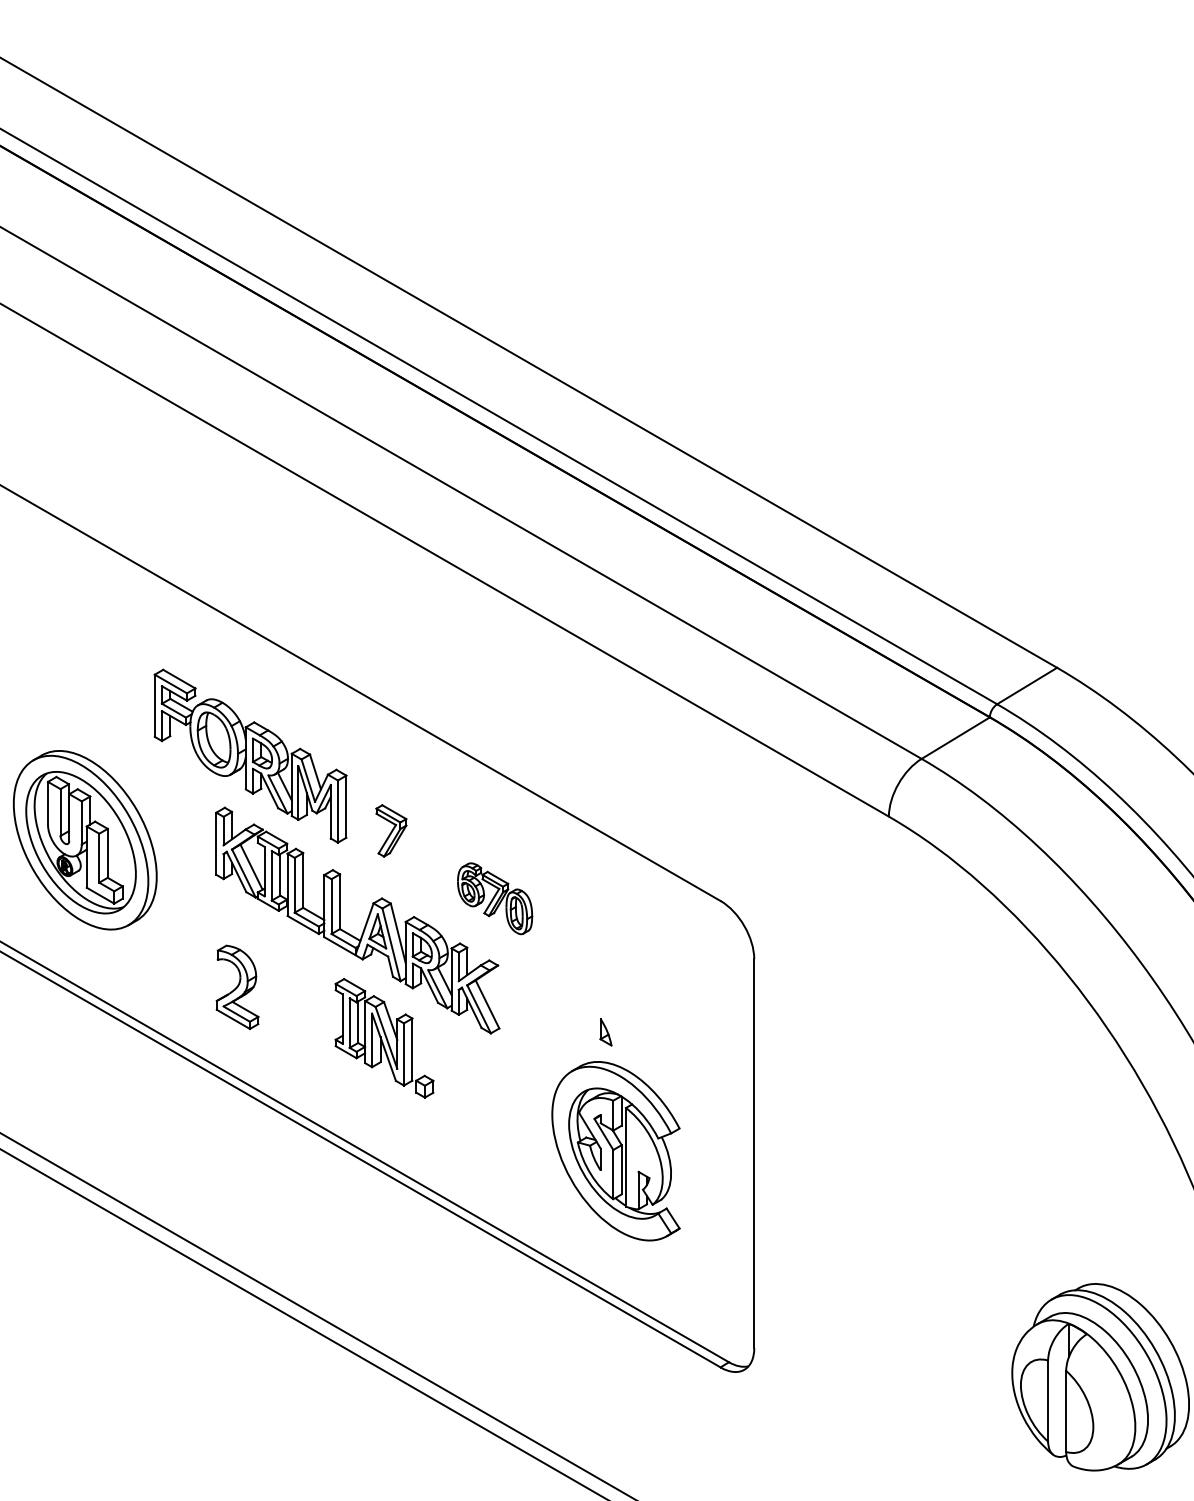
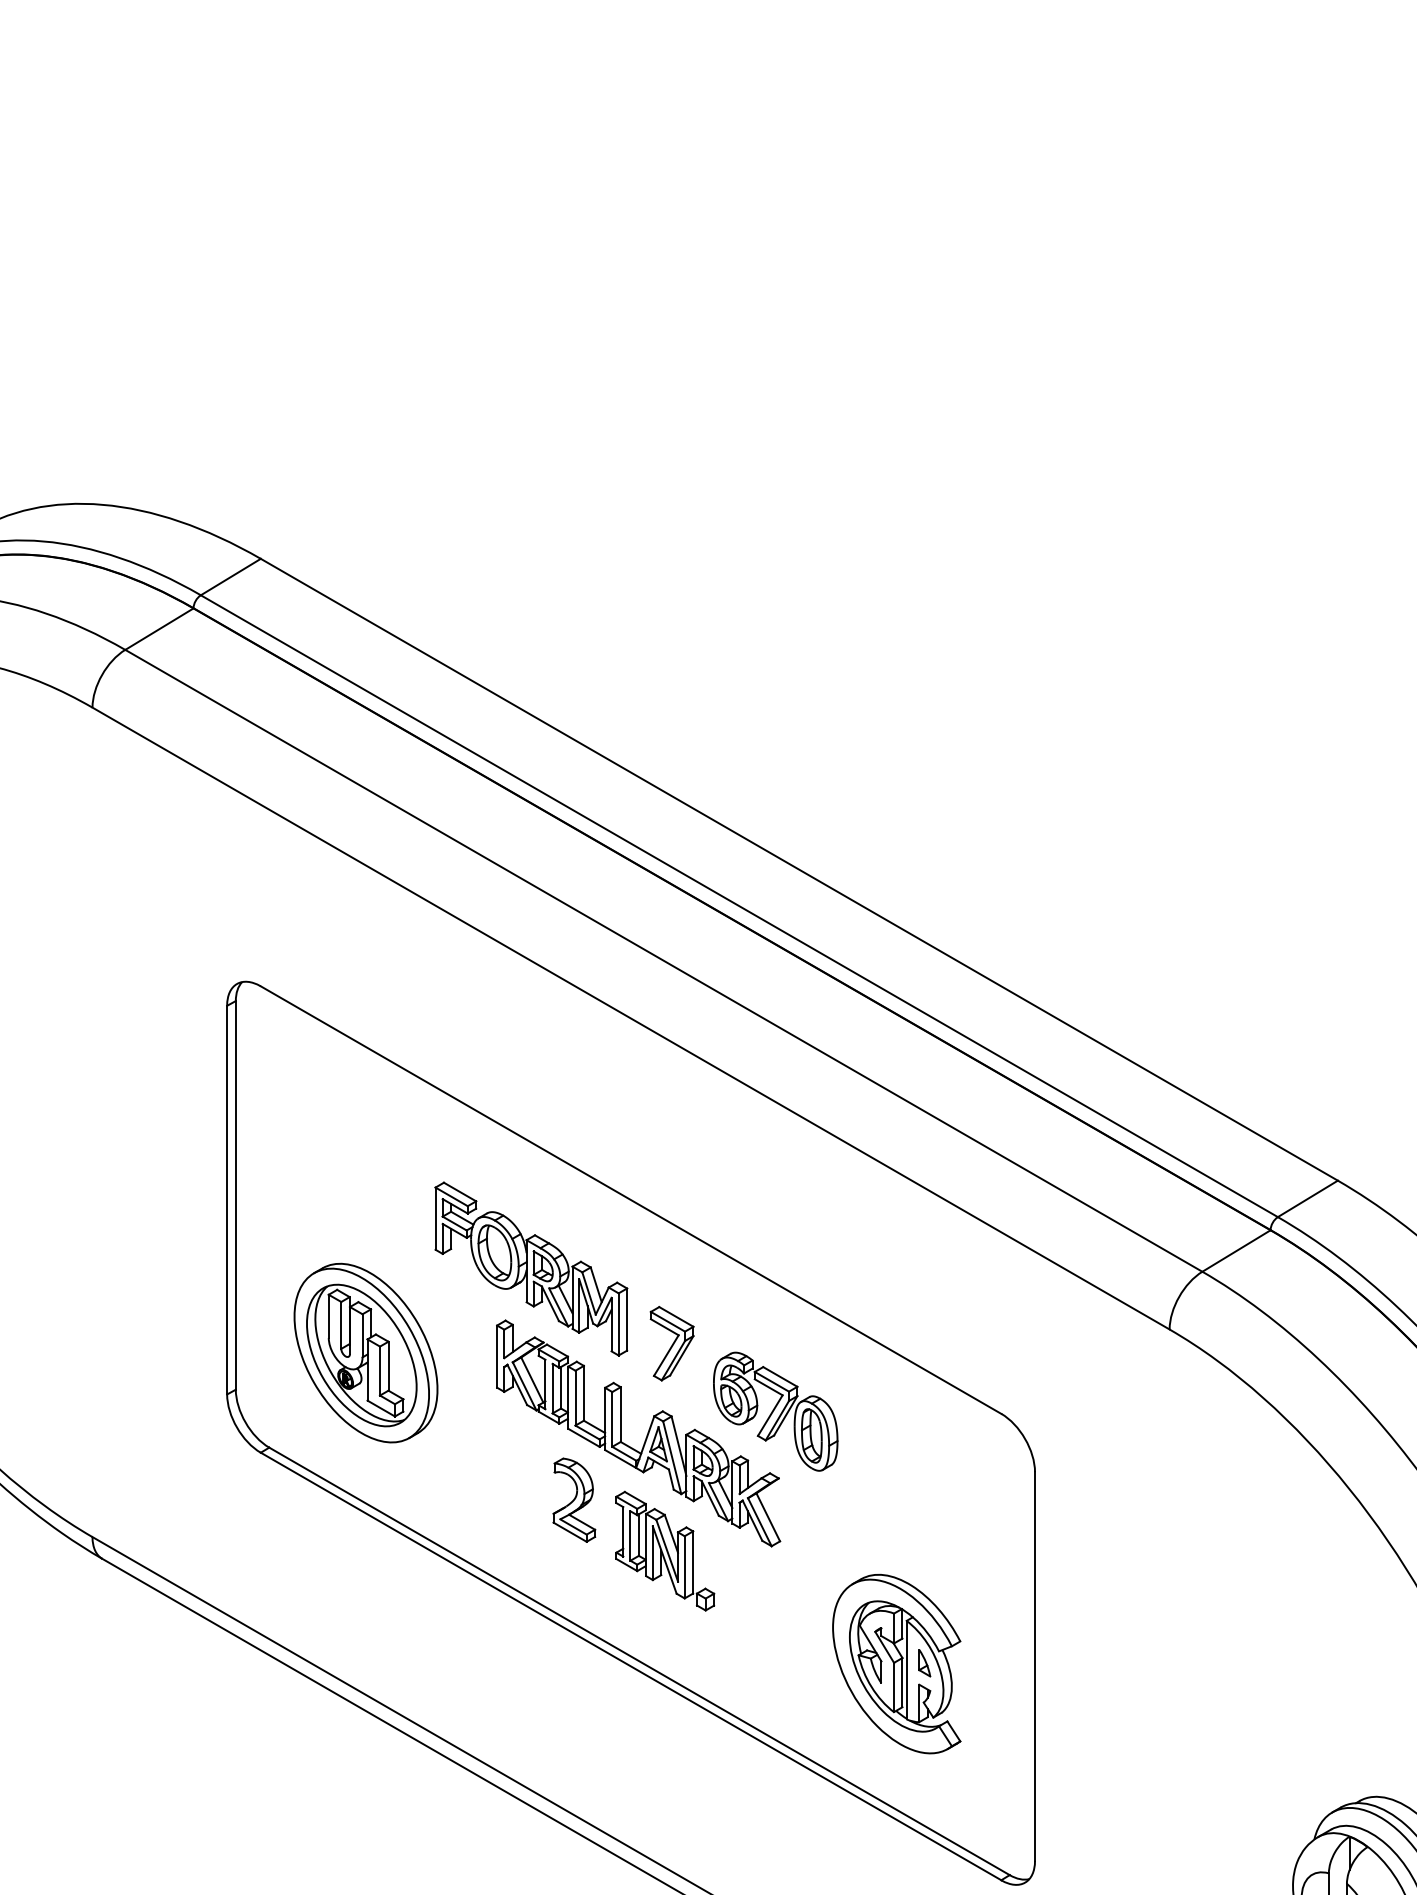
part: (390, 830) -> (671, 1343), size x1.43
part: (494, 898) -> (775, 1411), size x1.67
part: (237, 986) -> (574, 1499), moved
part: (605, 1032) -> (924, 1663), moved

